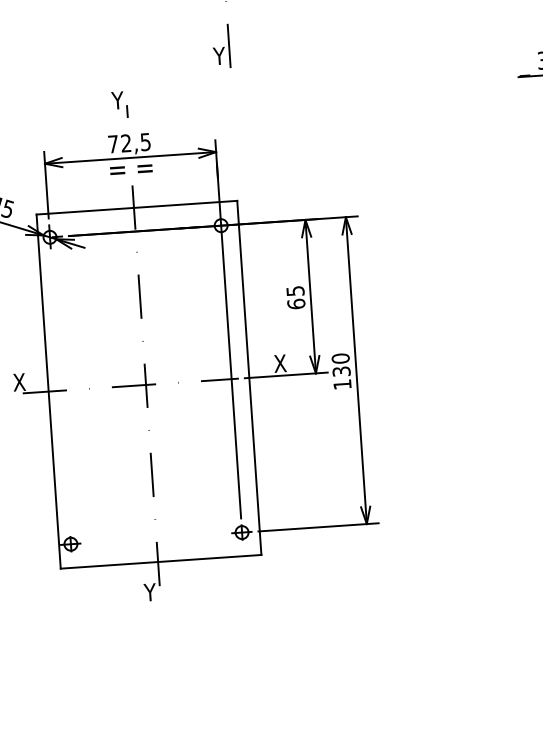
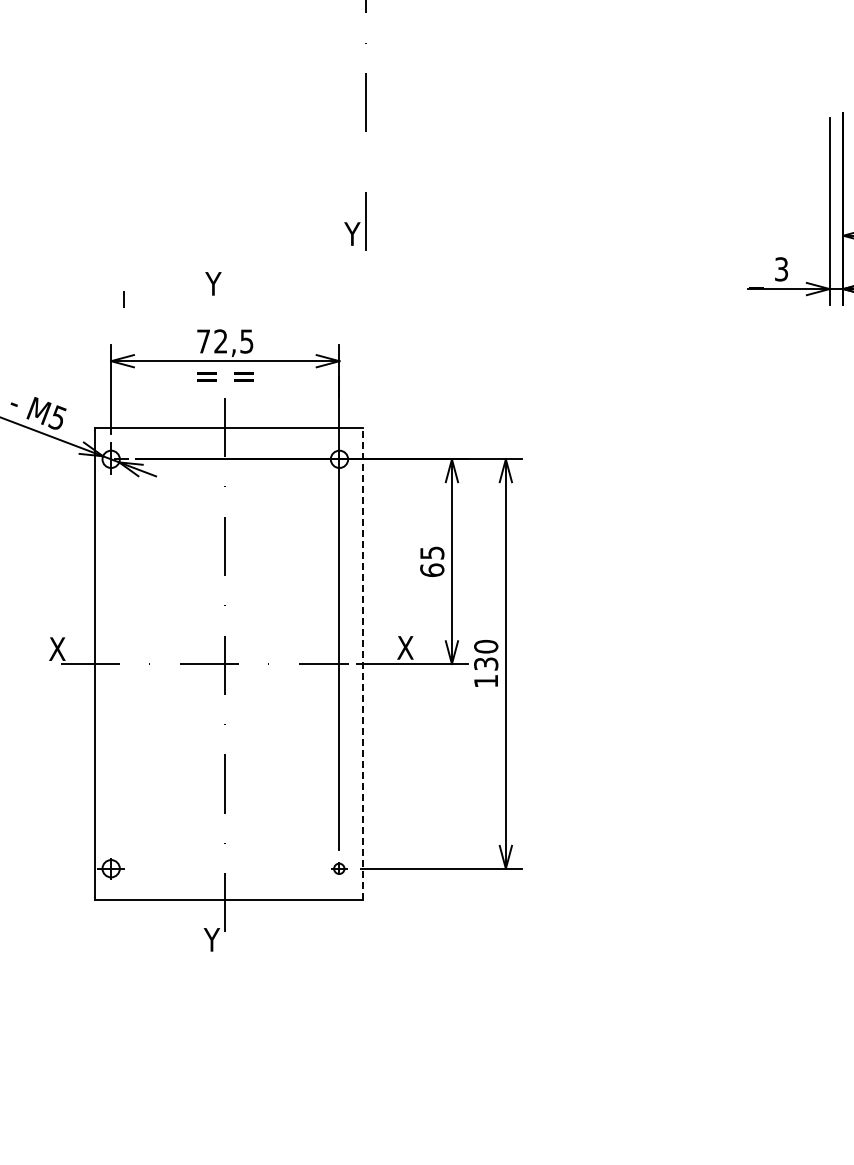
line: (126, 111) -> (123, 299), moved
line: (249, 377) -> (363, 663), solid -> dashed
part: (241, 532) -> (338, 868), size x0.6

